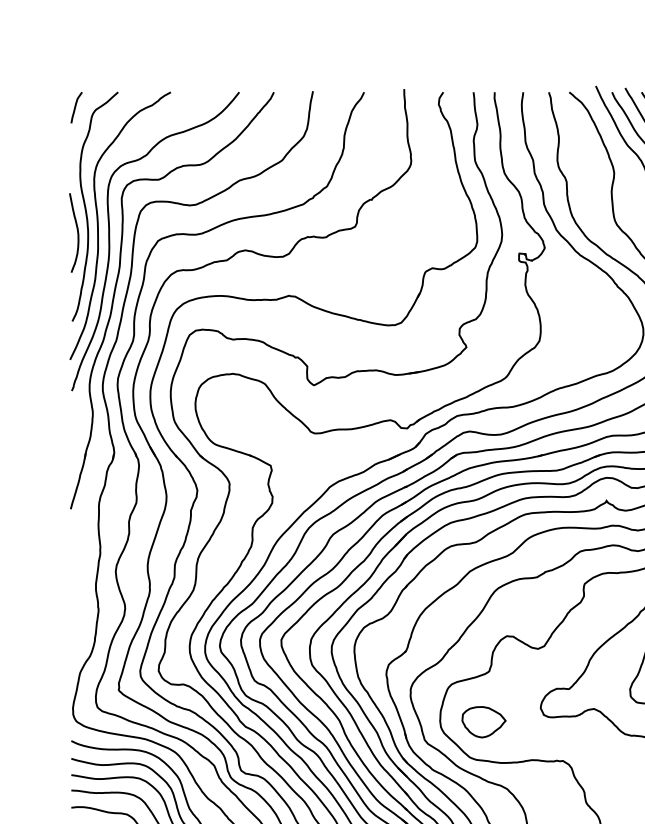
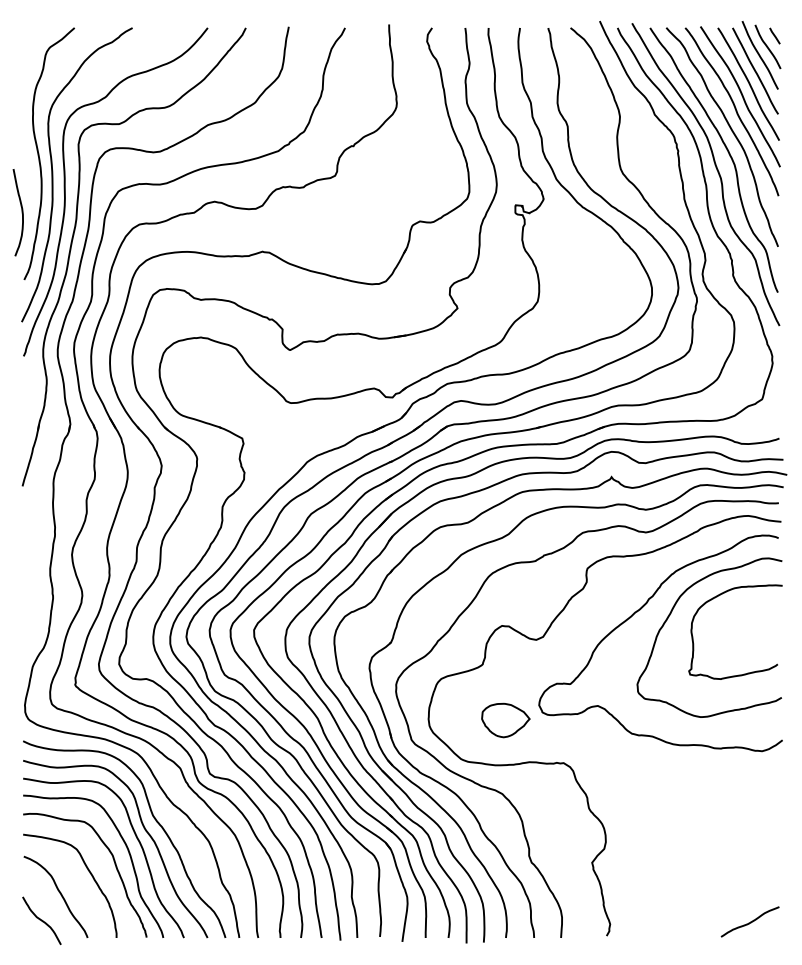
curve: (76, 107) -> (28, 44), removed
curve: (77, 232) -> (21, 212), moved
part: (483, 722) -> (505, 720), moved

